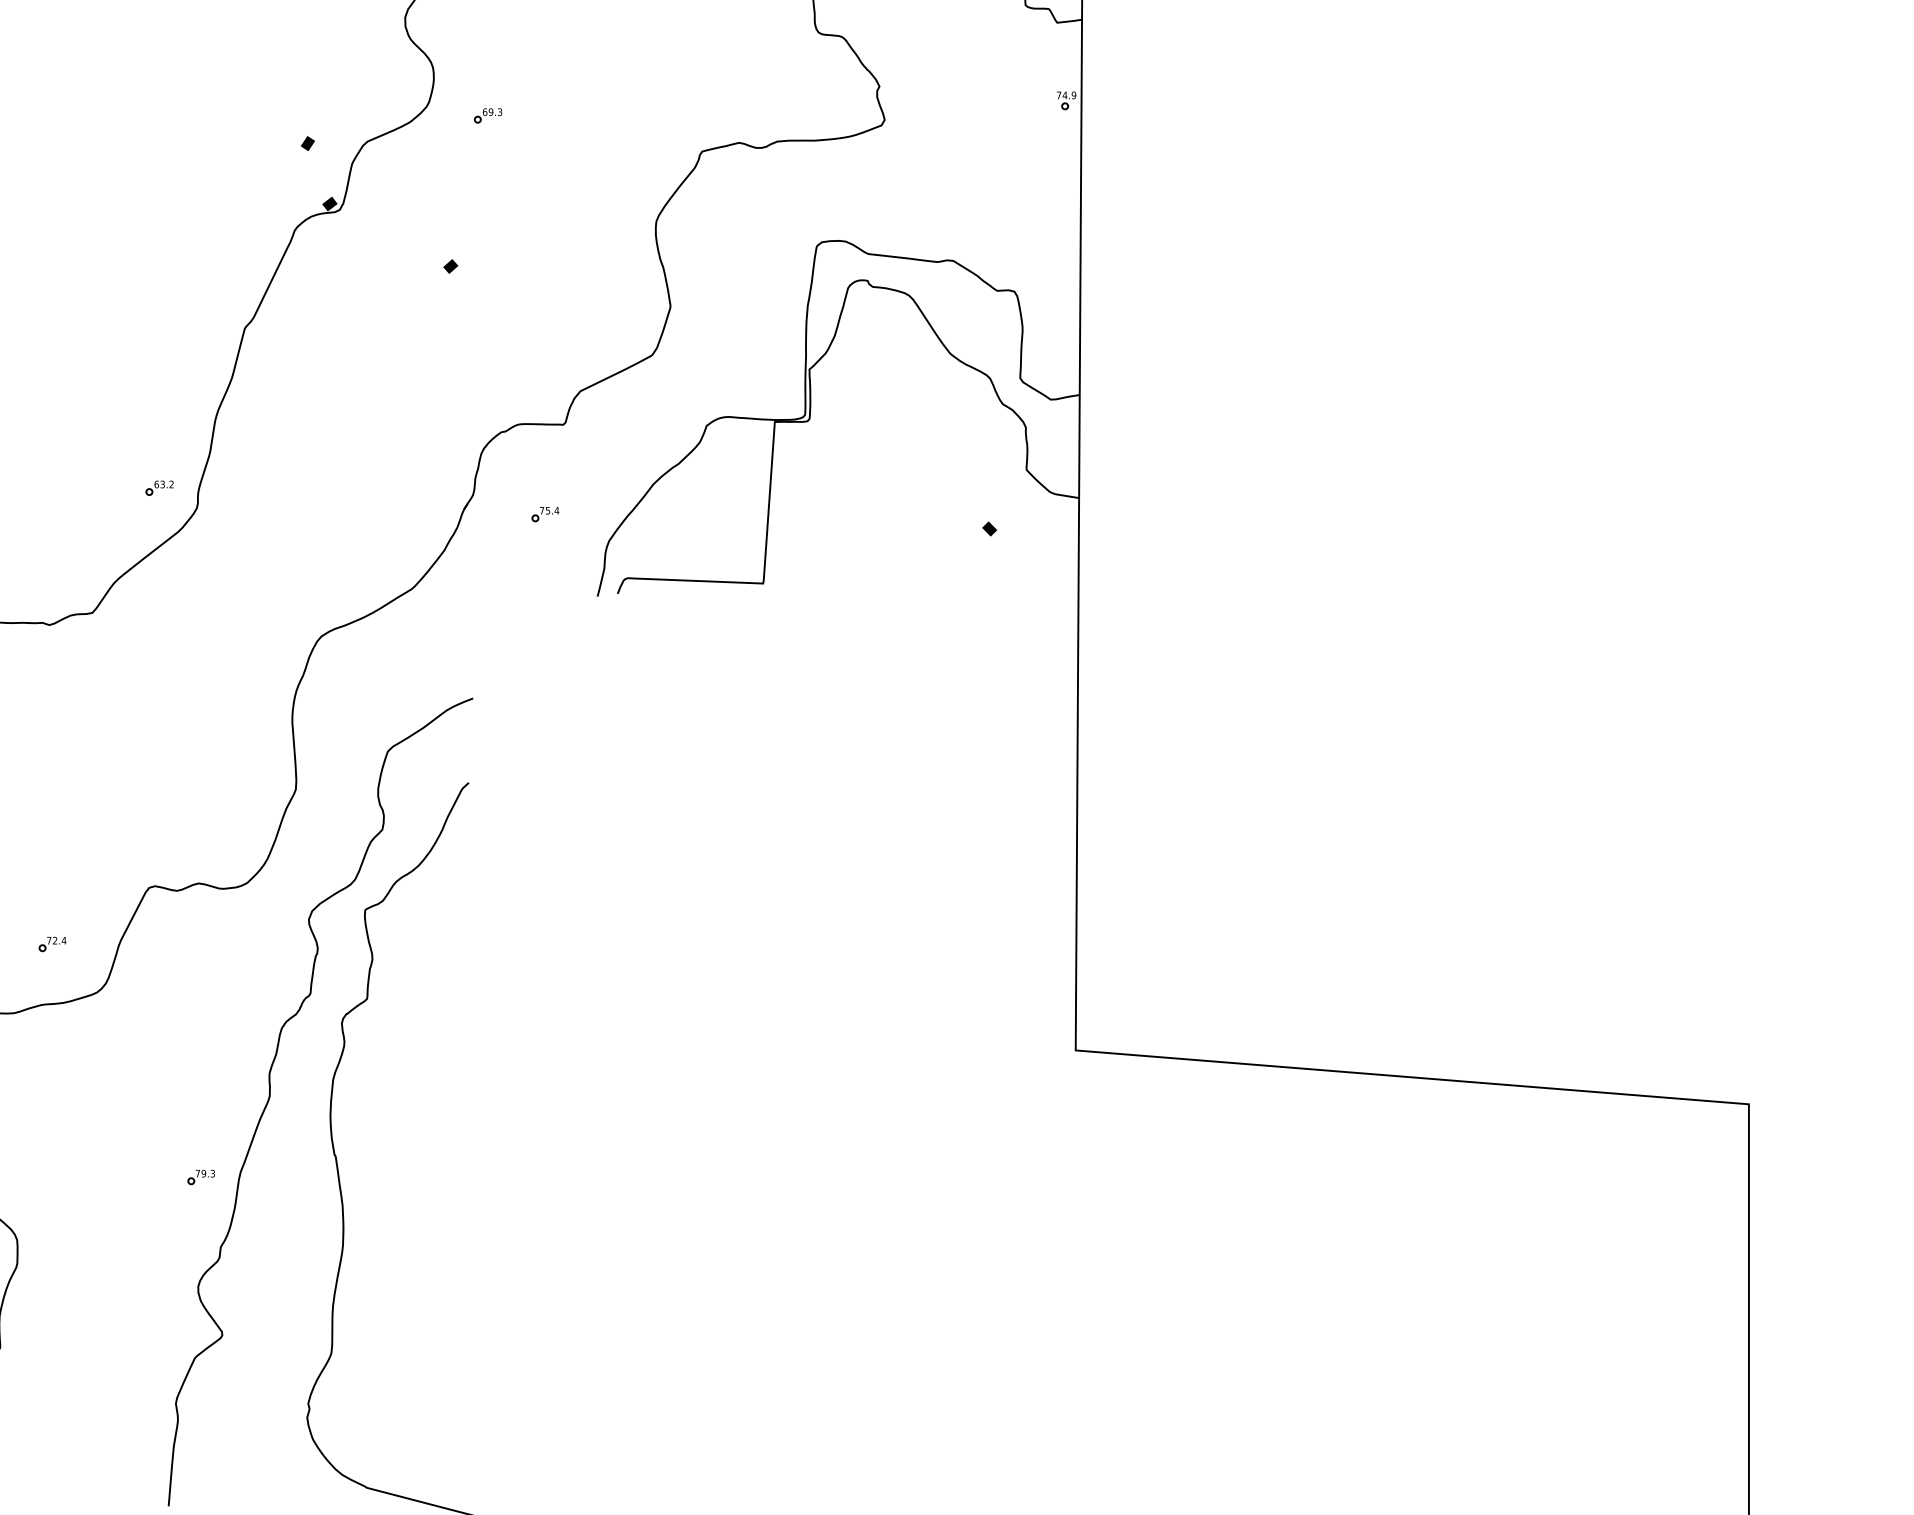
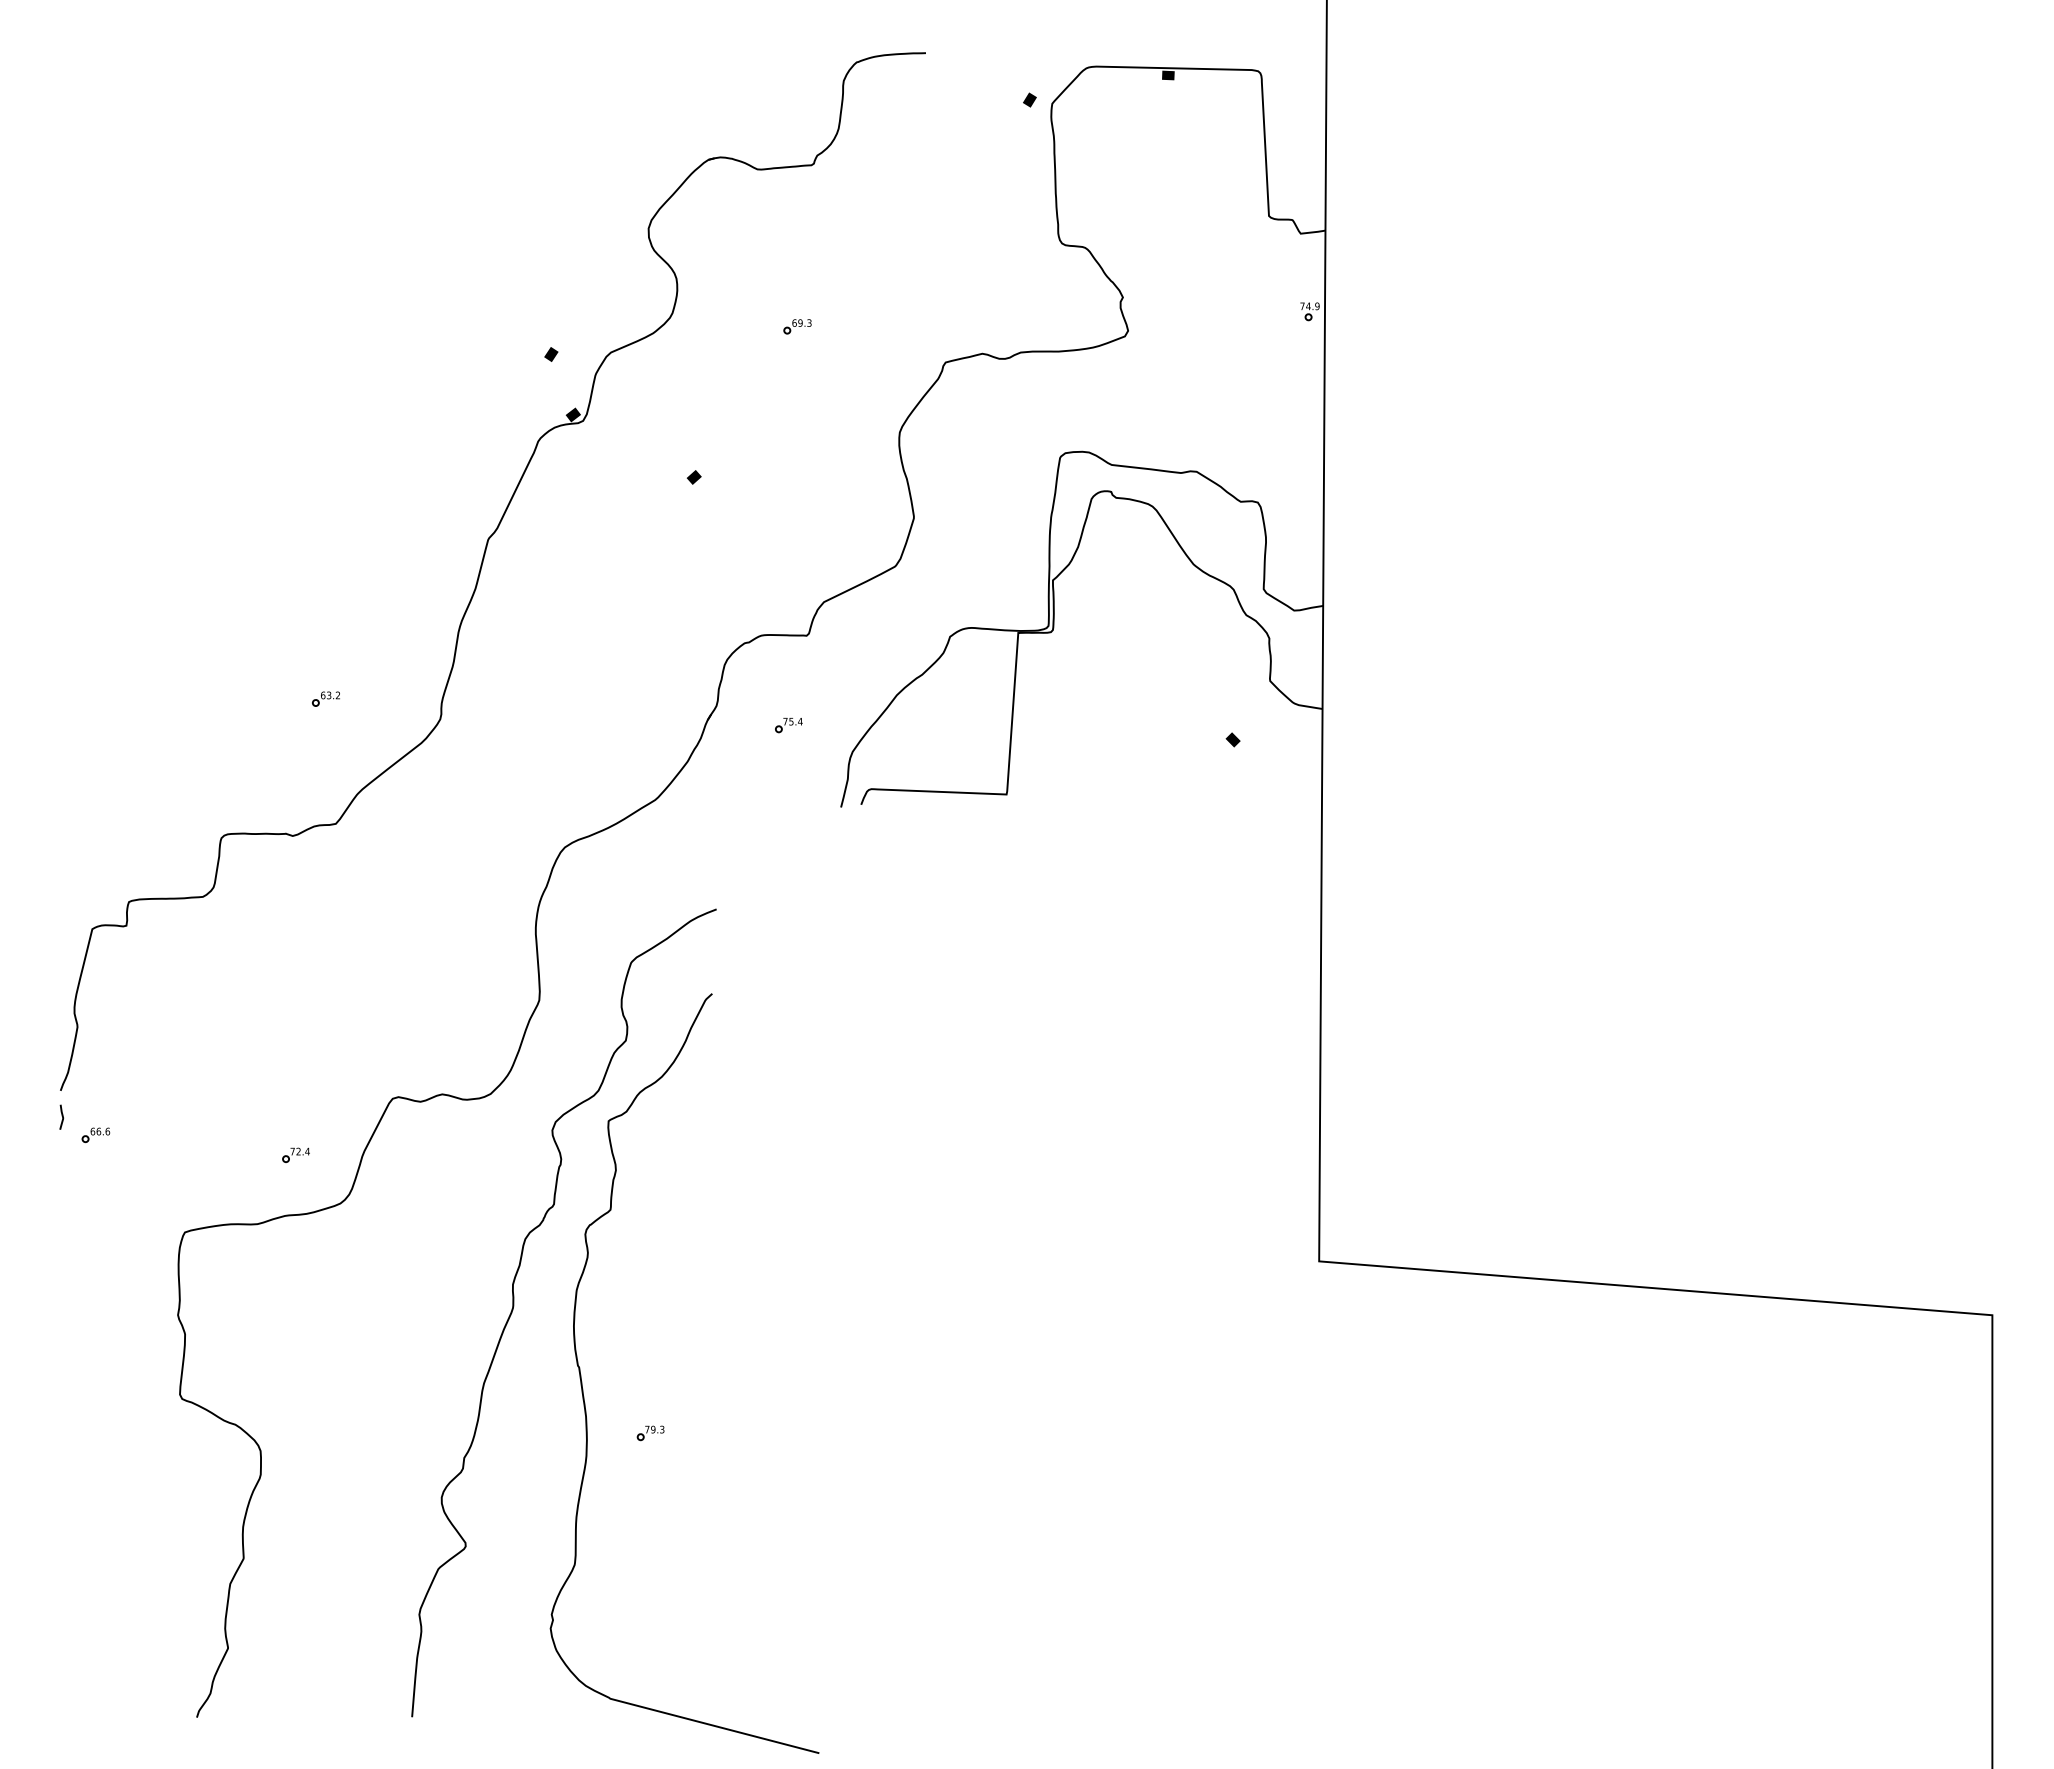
part: (488, 115) -> (797, 326), moved
part: (159, 487) -> (325, 698), moved
part: (201, 1177) -> (650, 1433), moved

